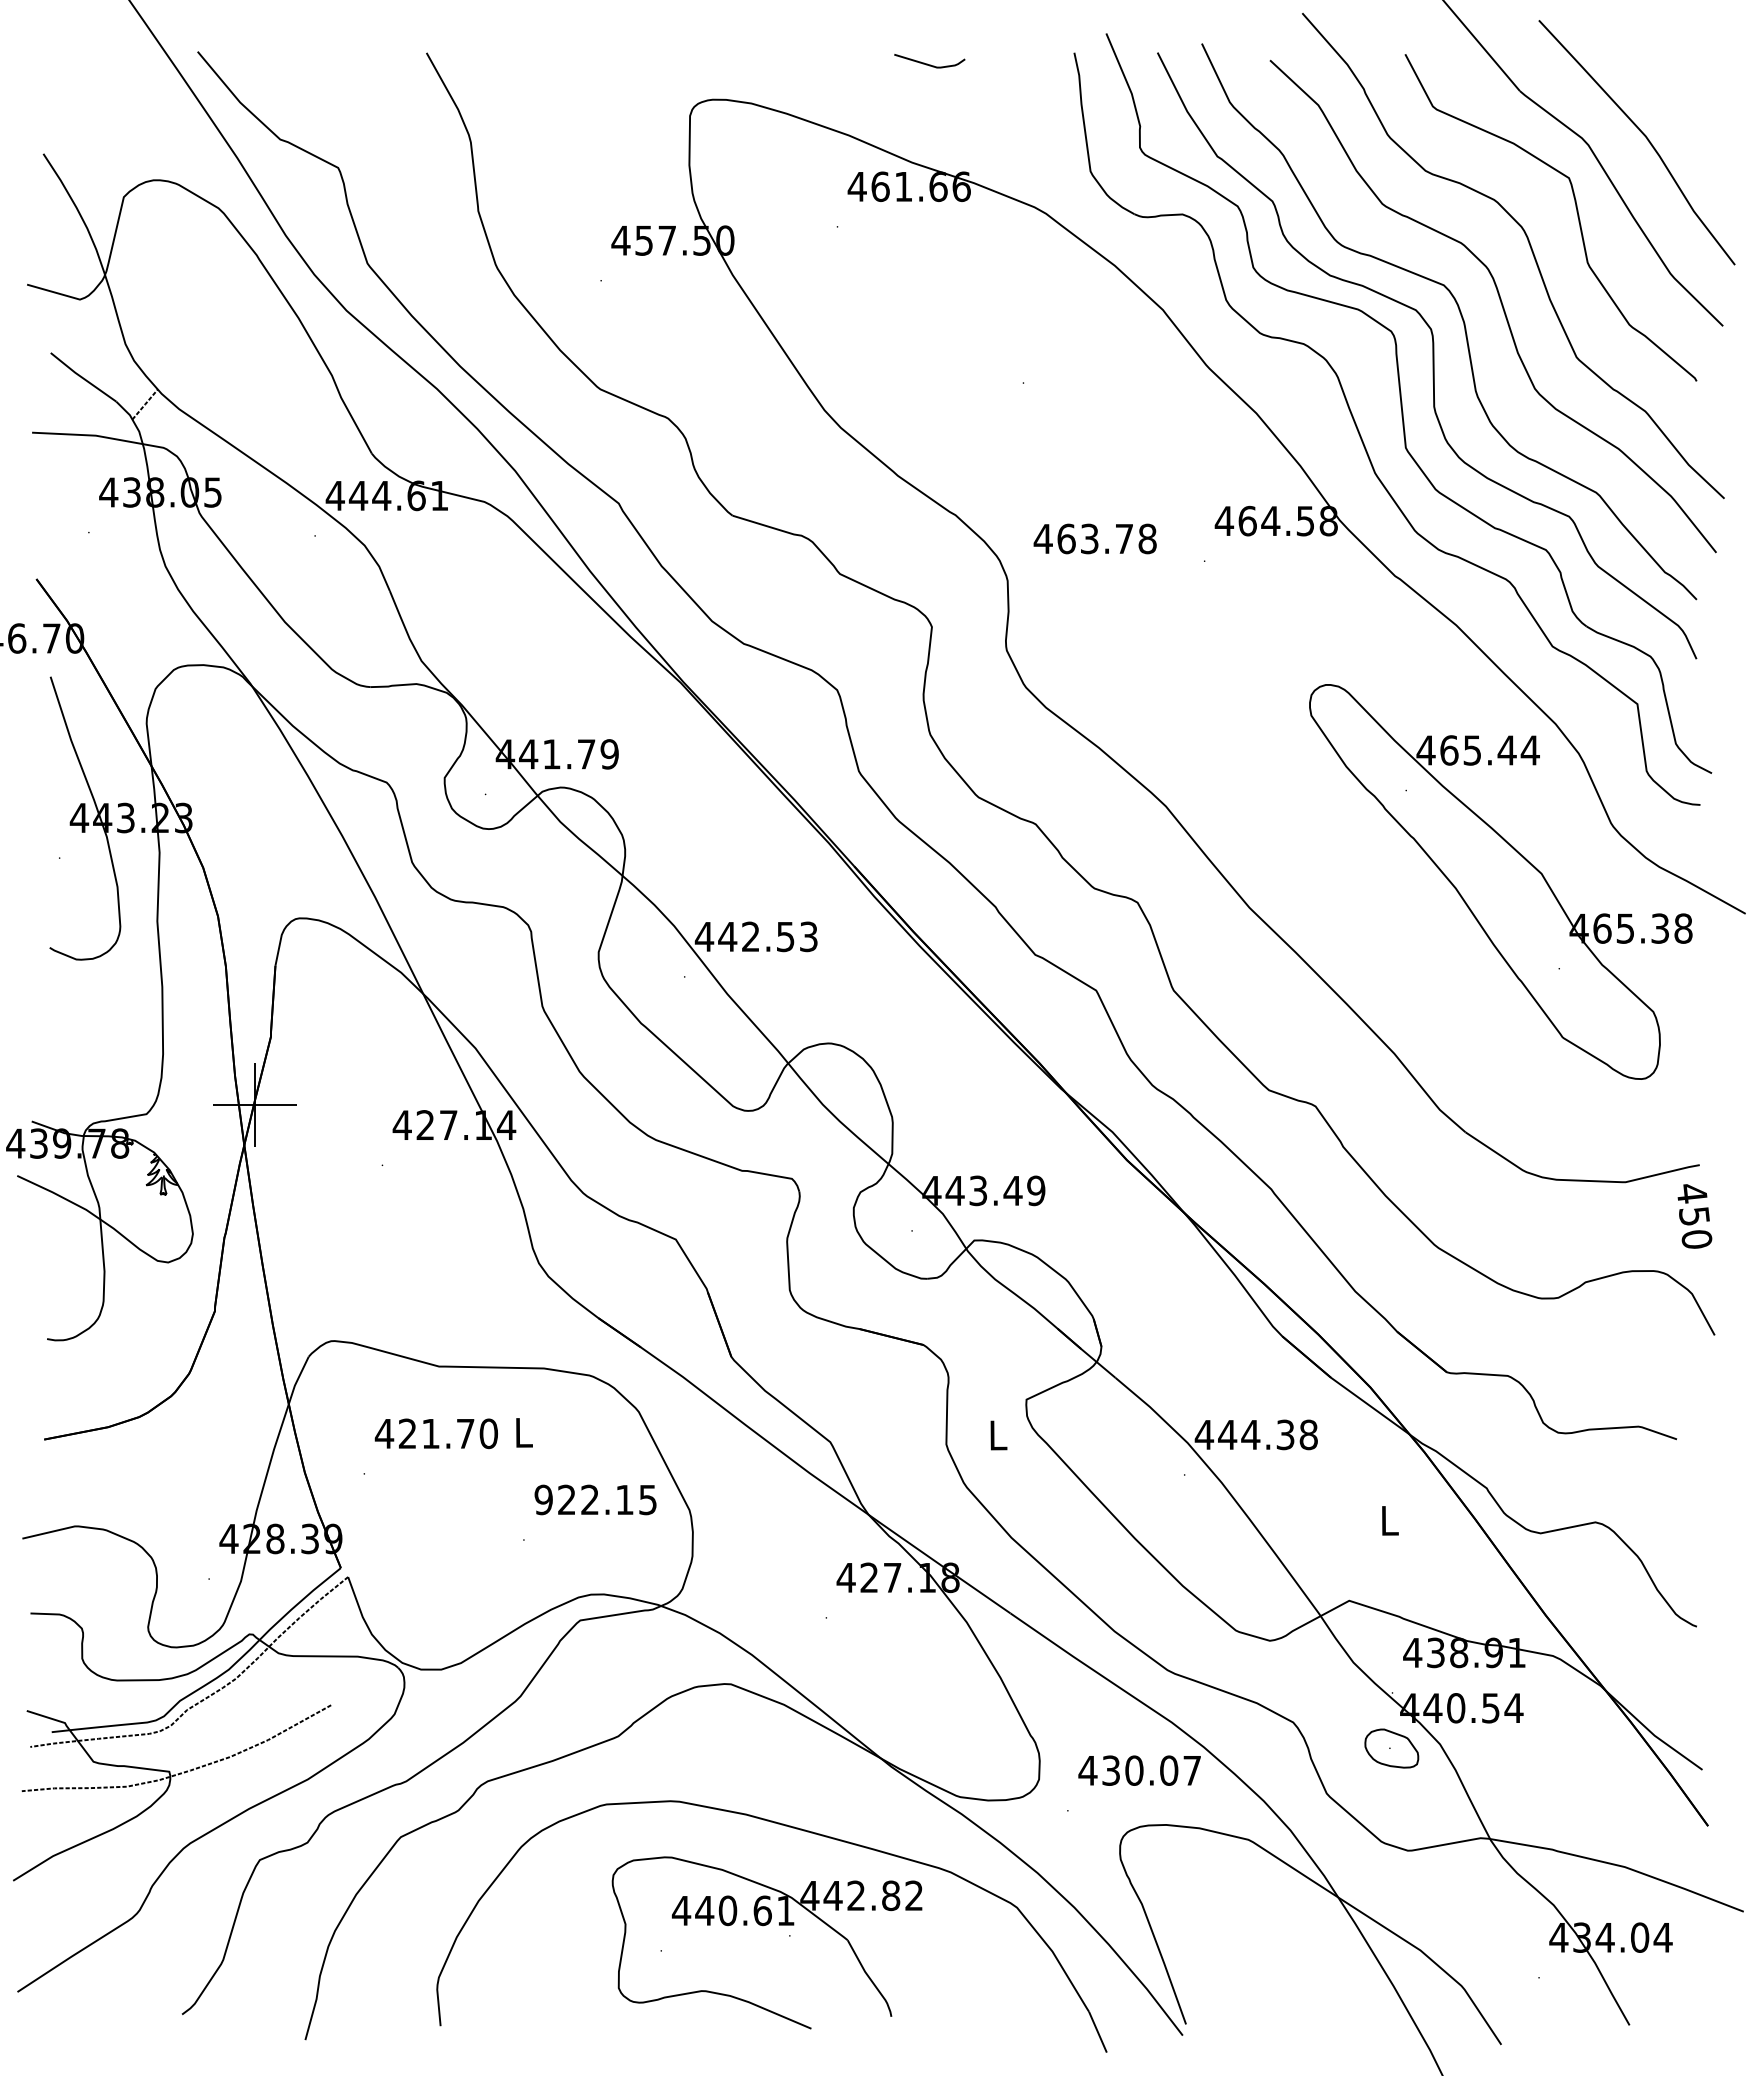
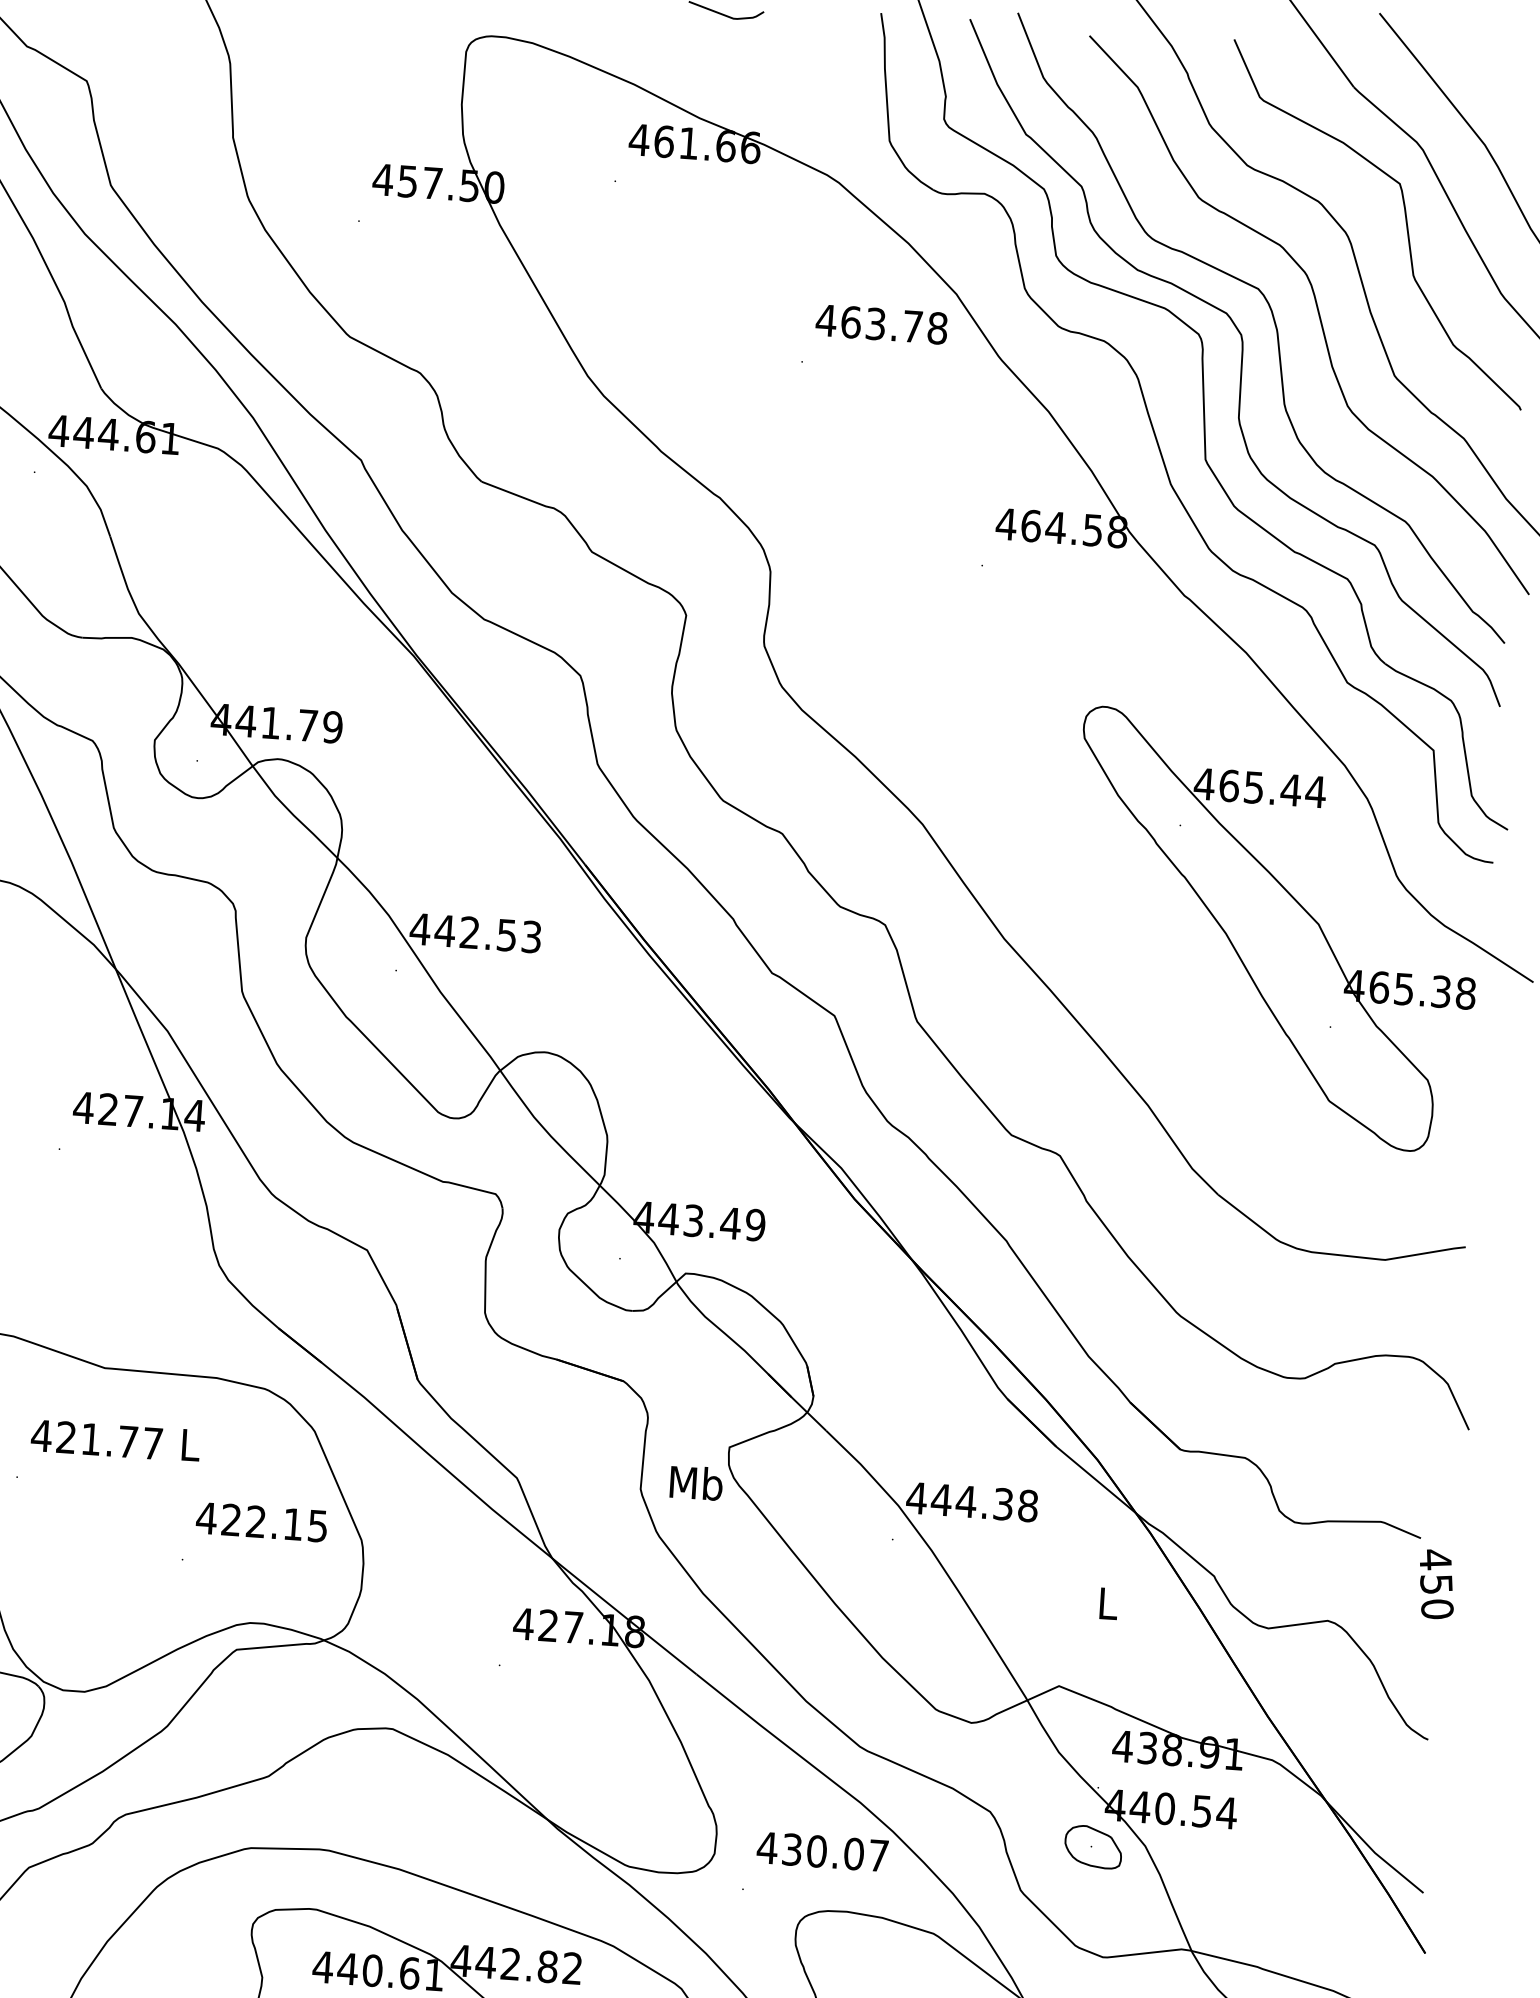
text: (1094, 538) -> (881, 323), moved
text: (1694, 1216) -> (1436, 1584), moved
text: (488, 1433) -> (152, 1443), 421.70 -> 421.77
text: (997, 1434) -> (695, 1482), L -> Mb
text: (543, 1499) -> (206, 1517), 922.15 -> 422.15

